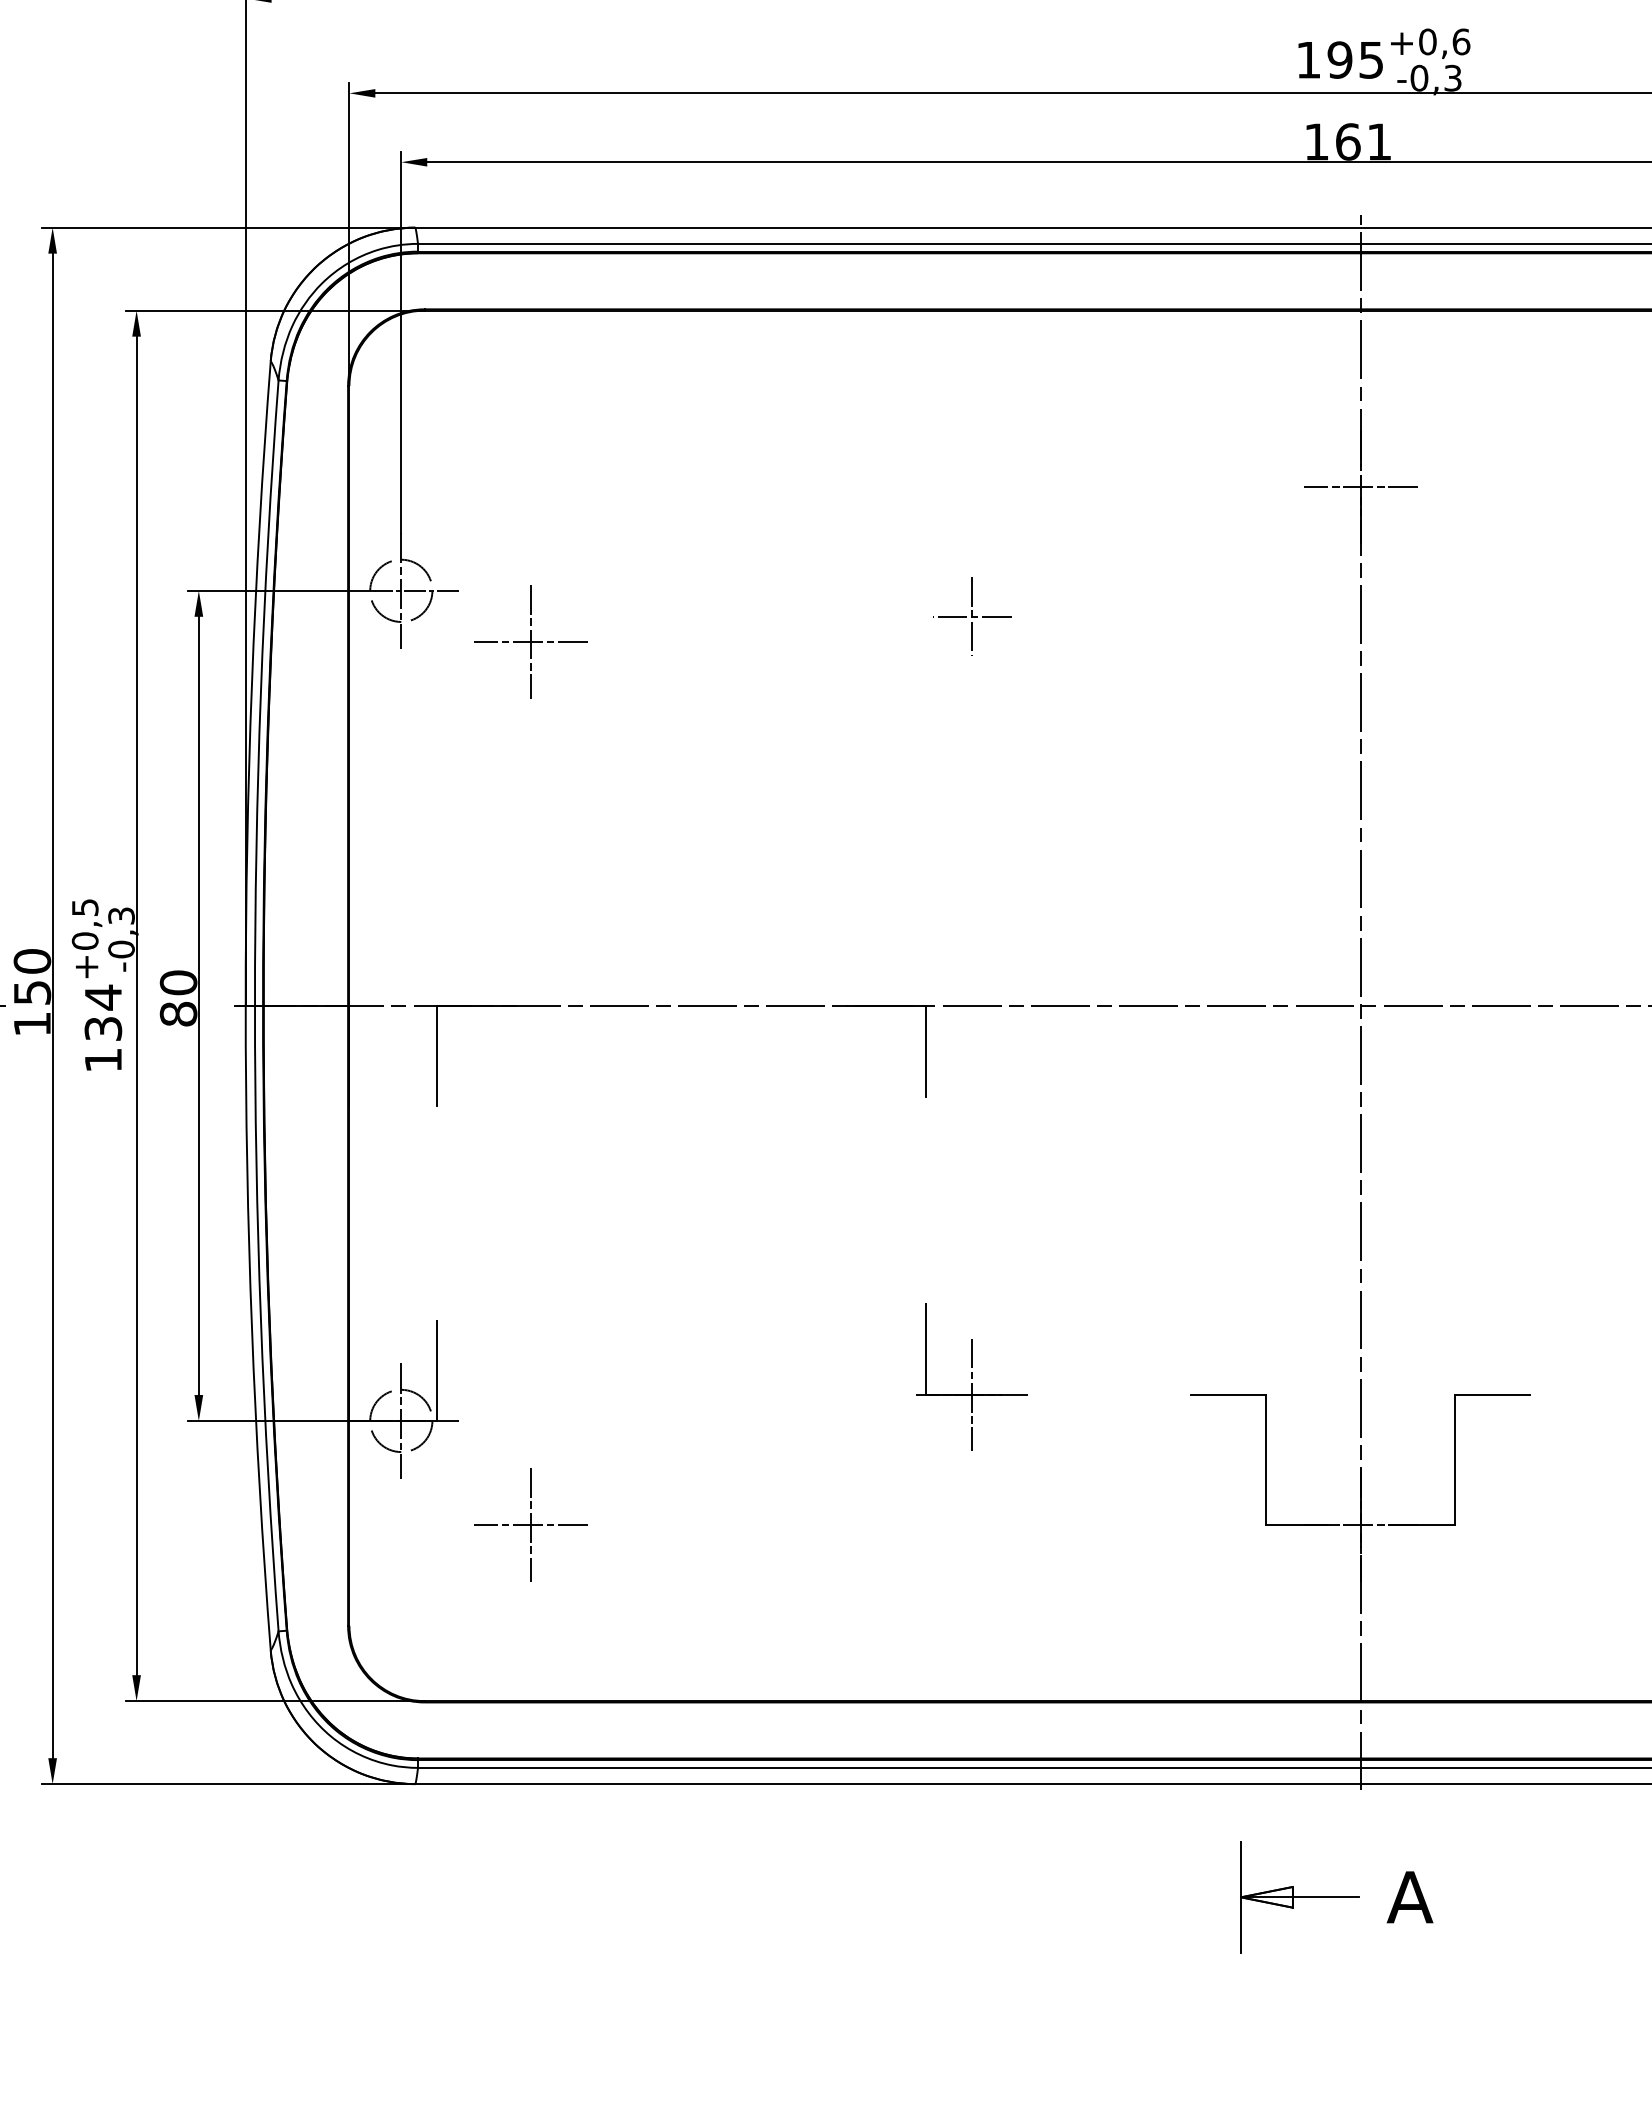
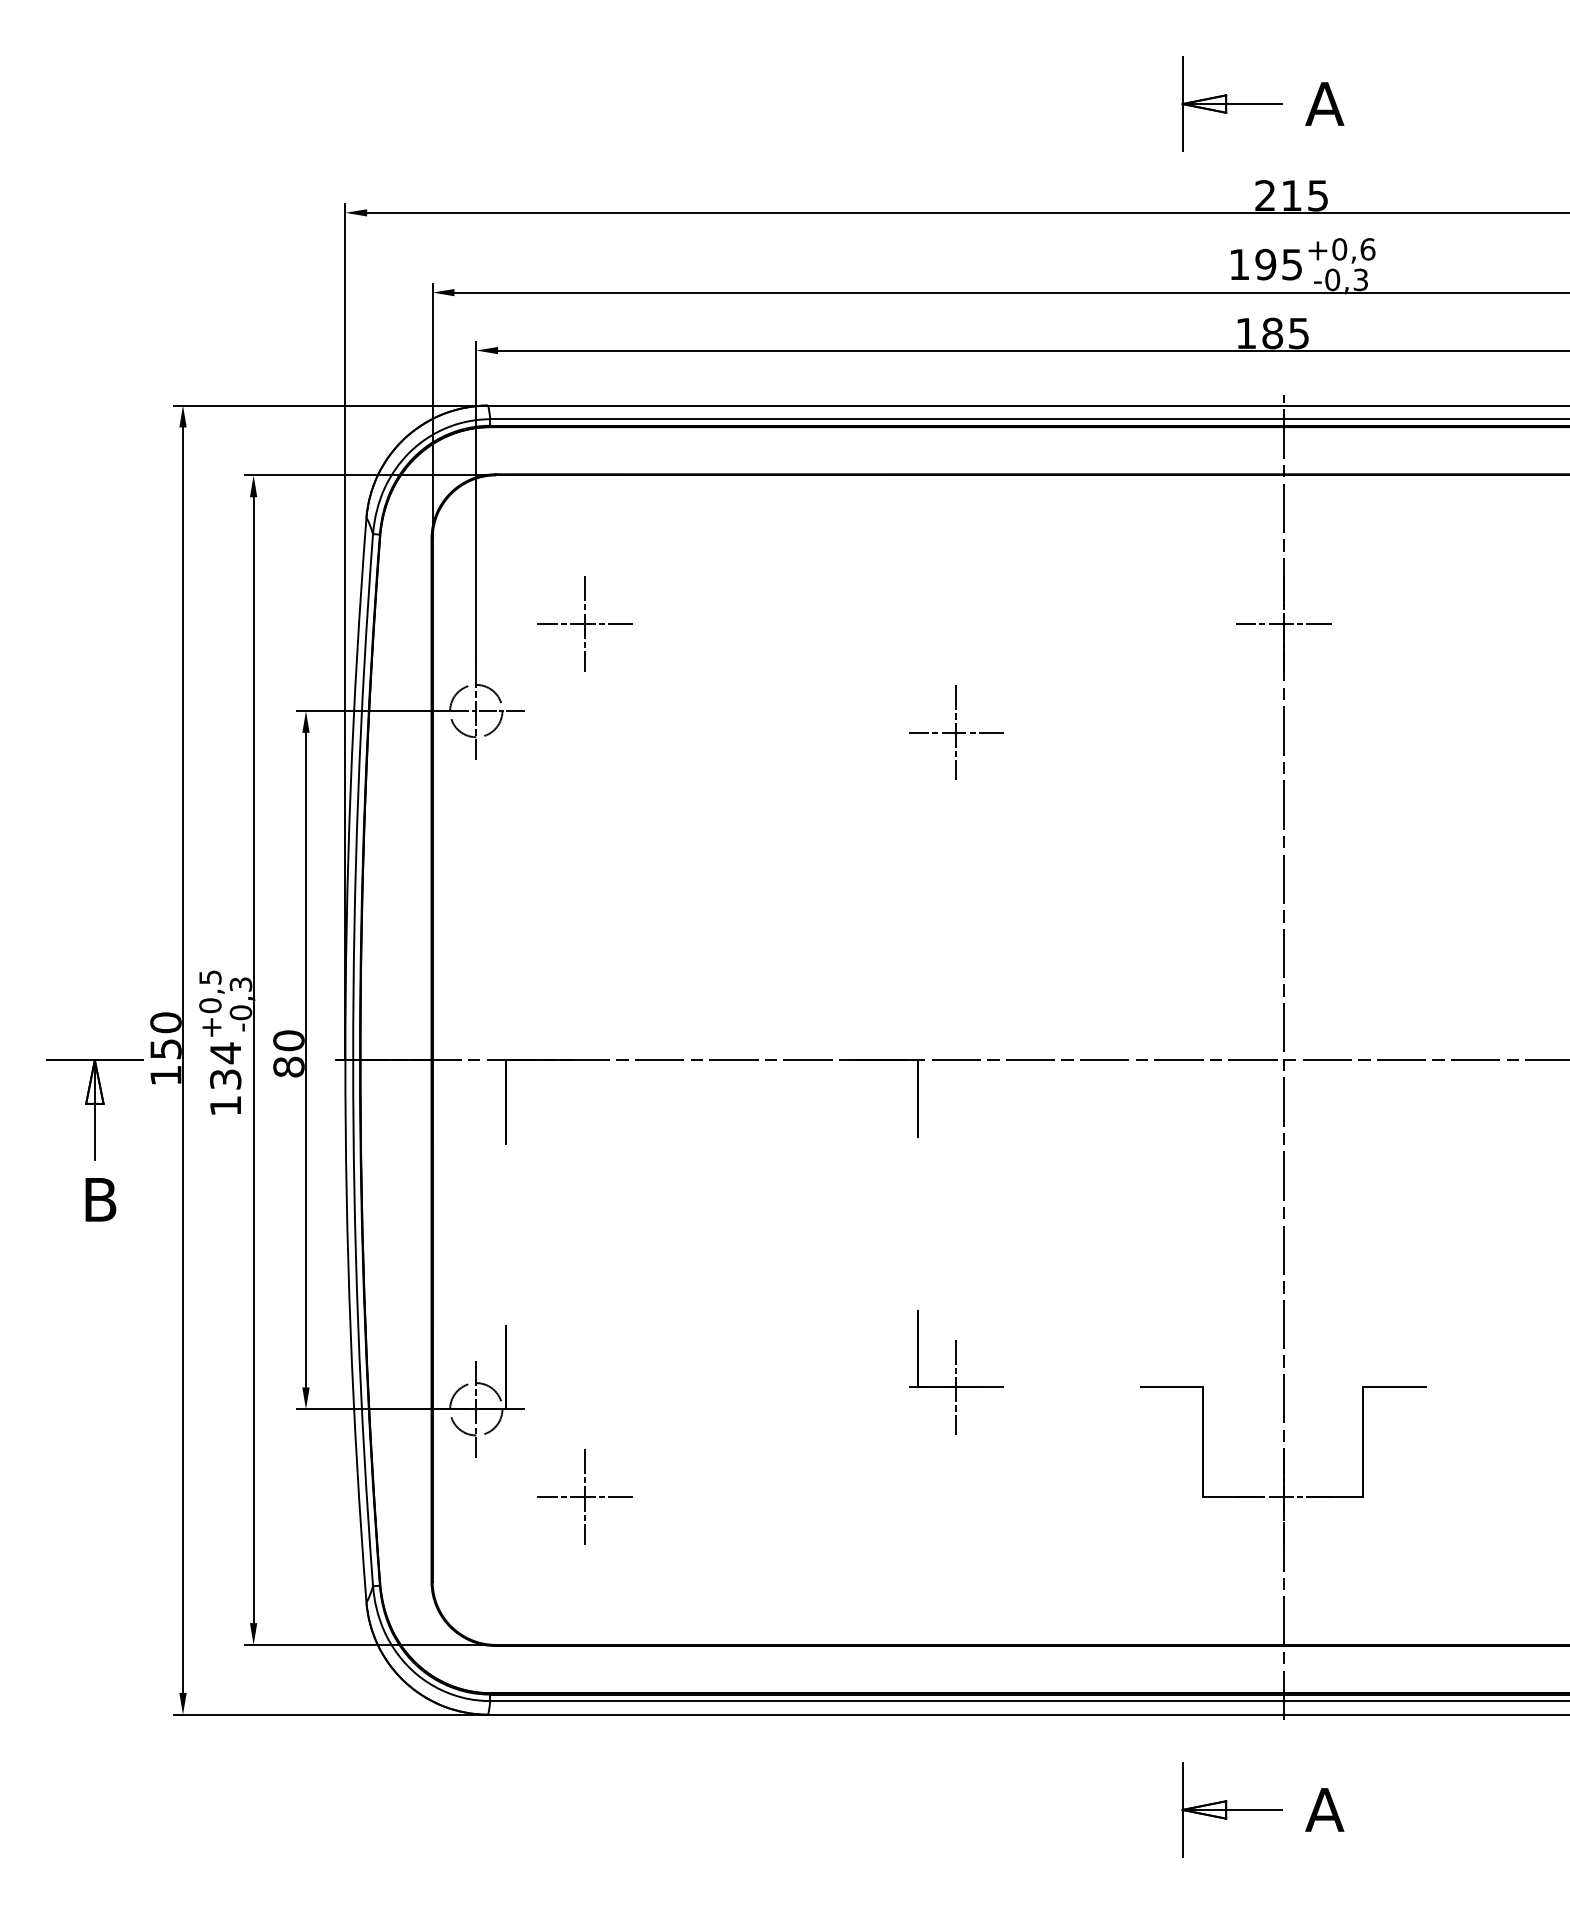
text: (1363, 141) -> (1285, 333), 161 -> 185
part: (972, 616) -> (956, 732), size x1.43
part: (529, 641) -> (584, 623), moved

